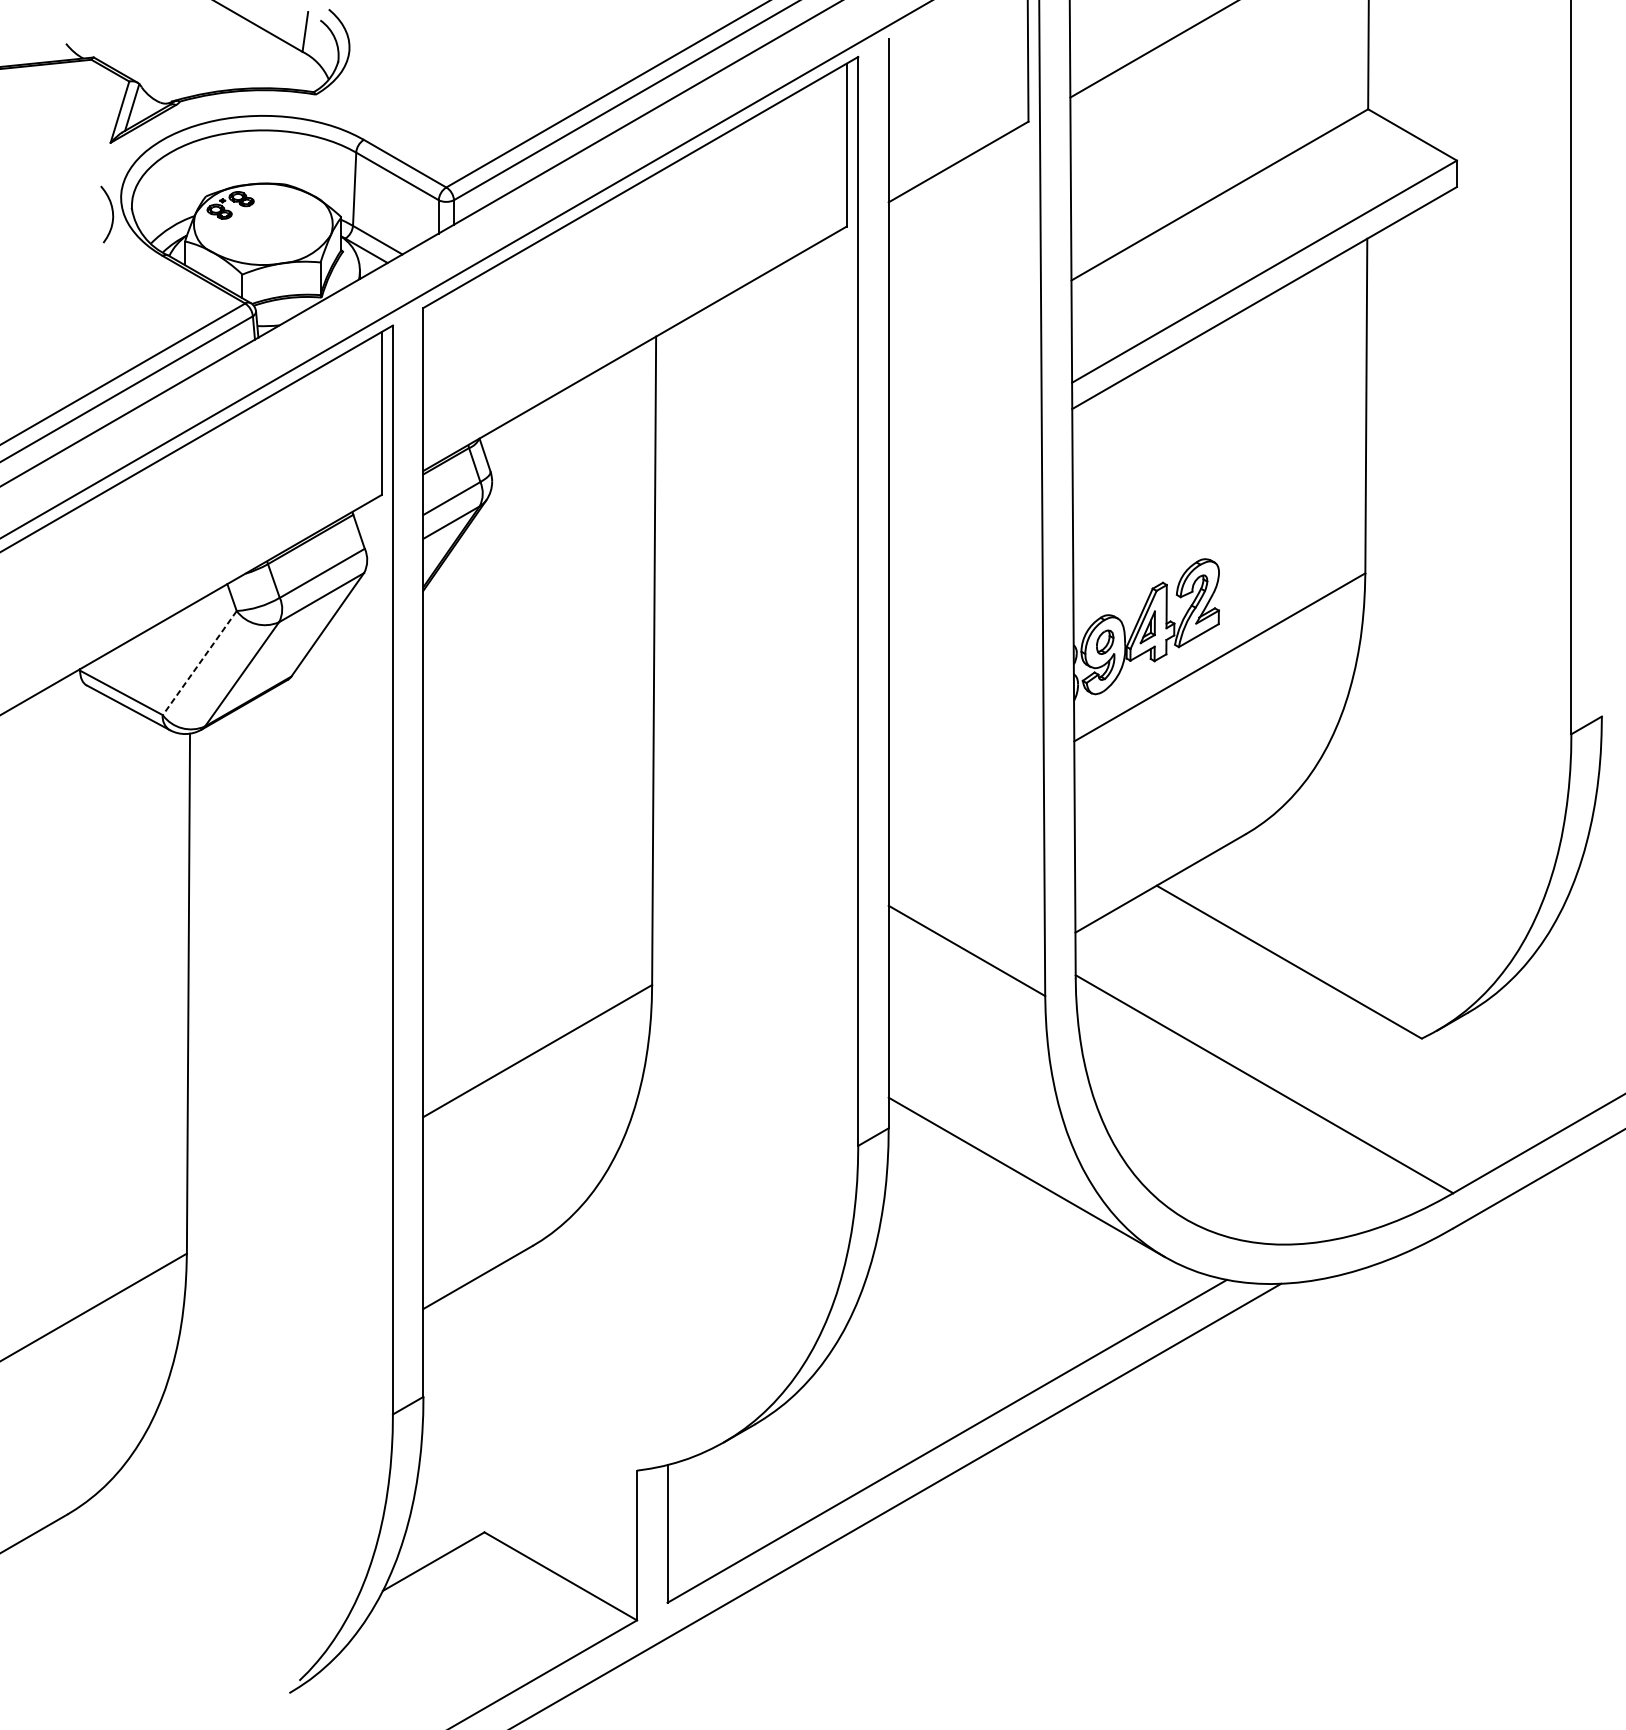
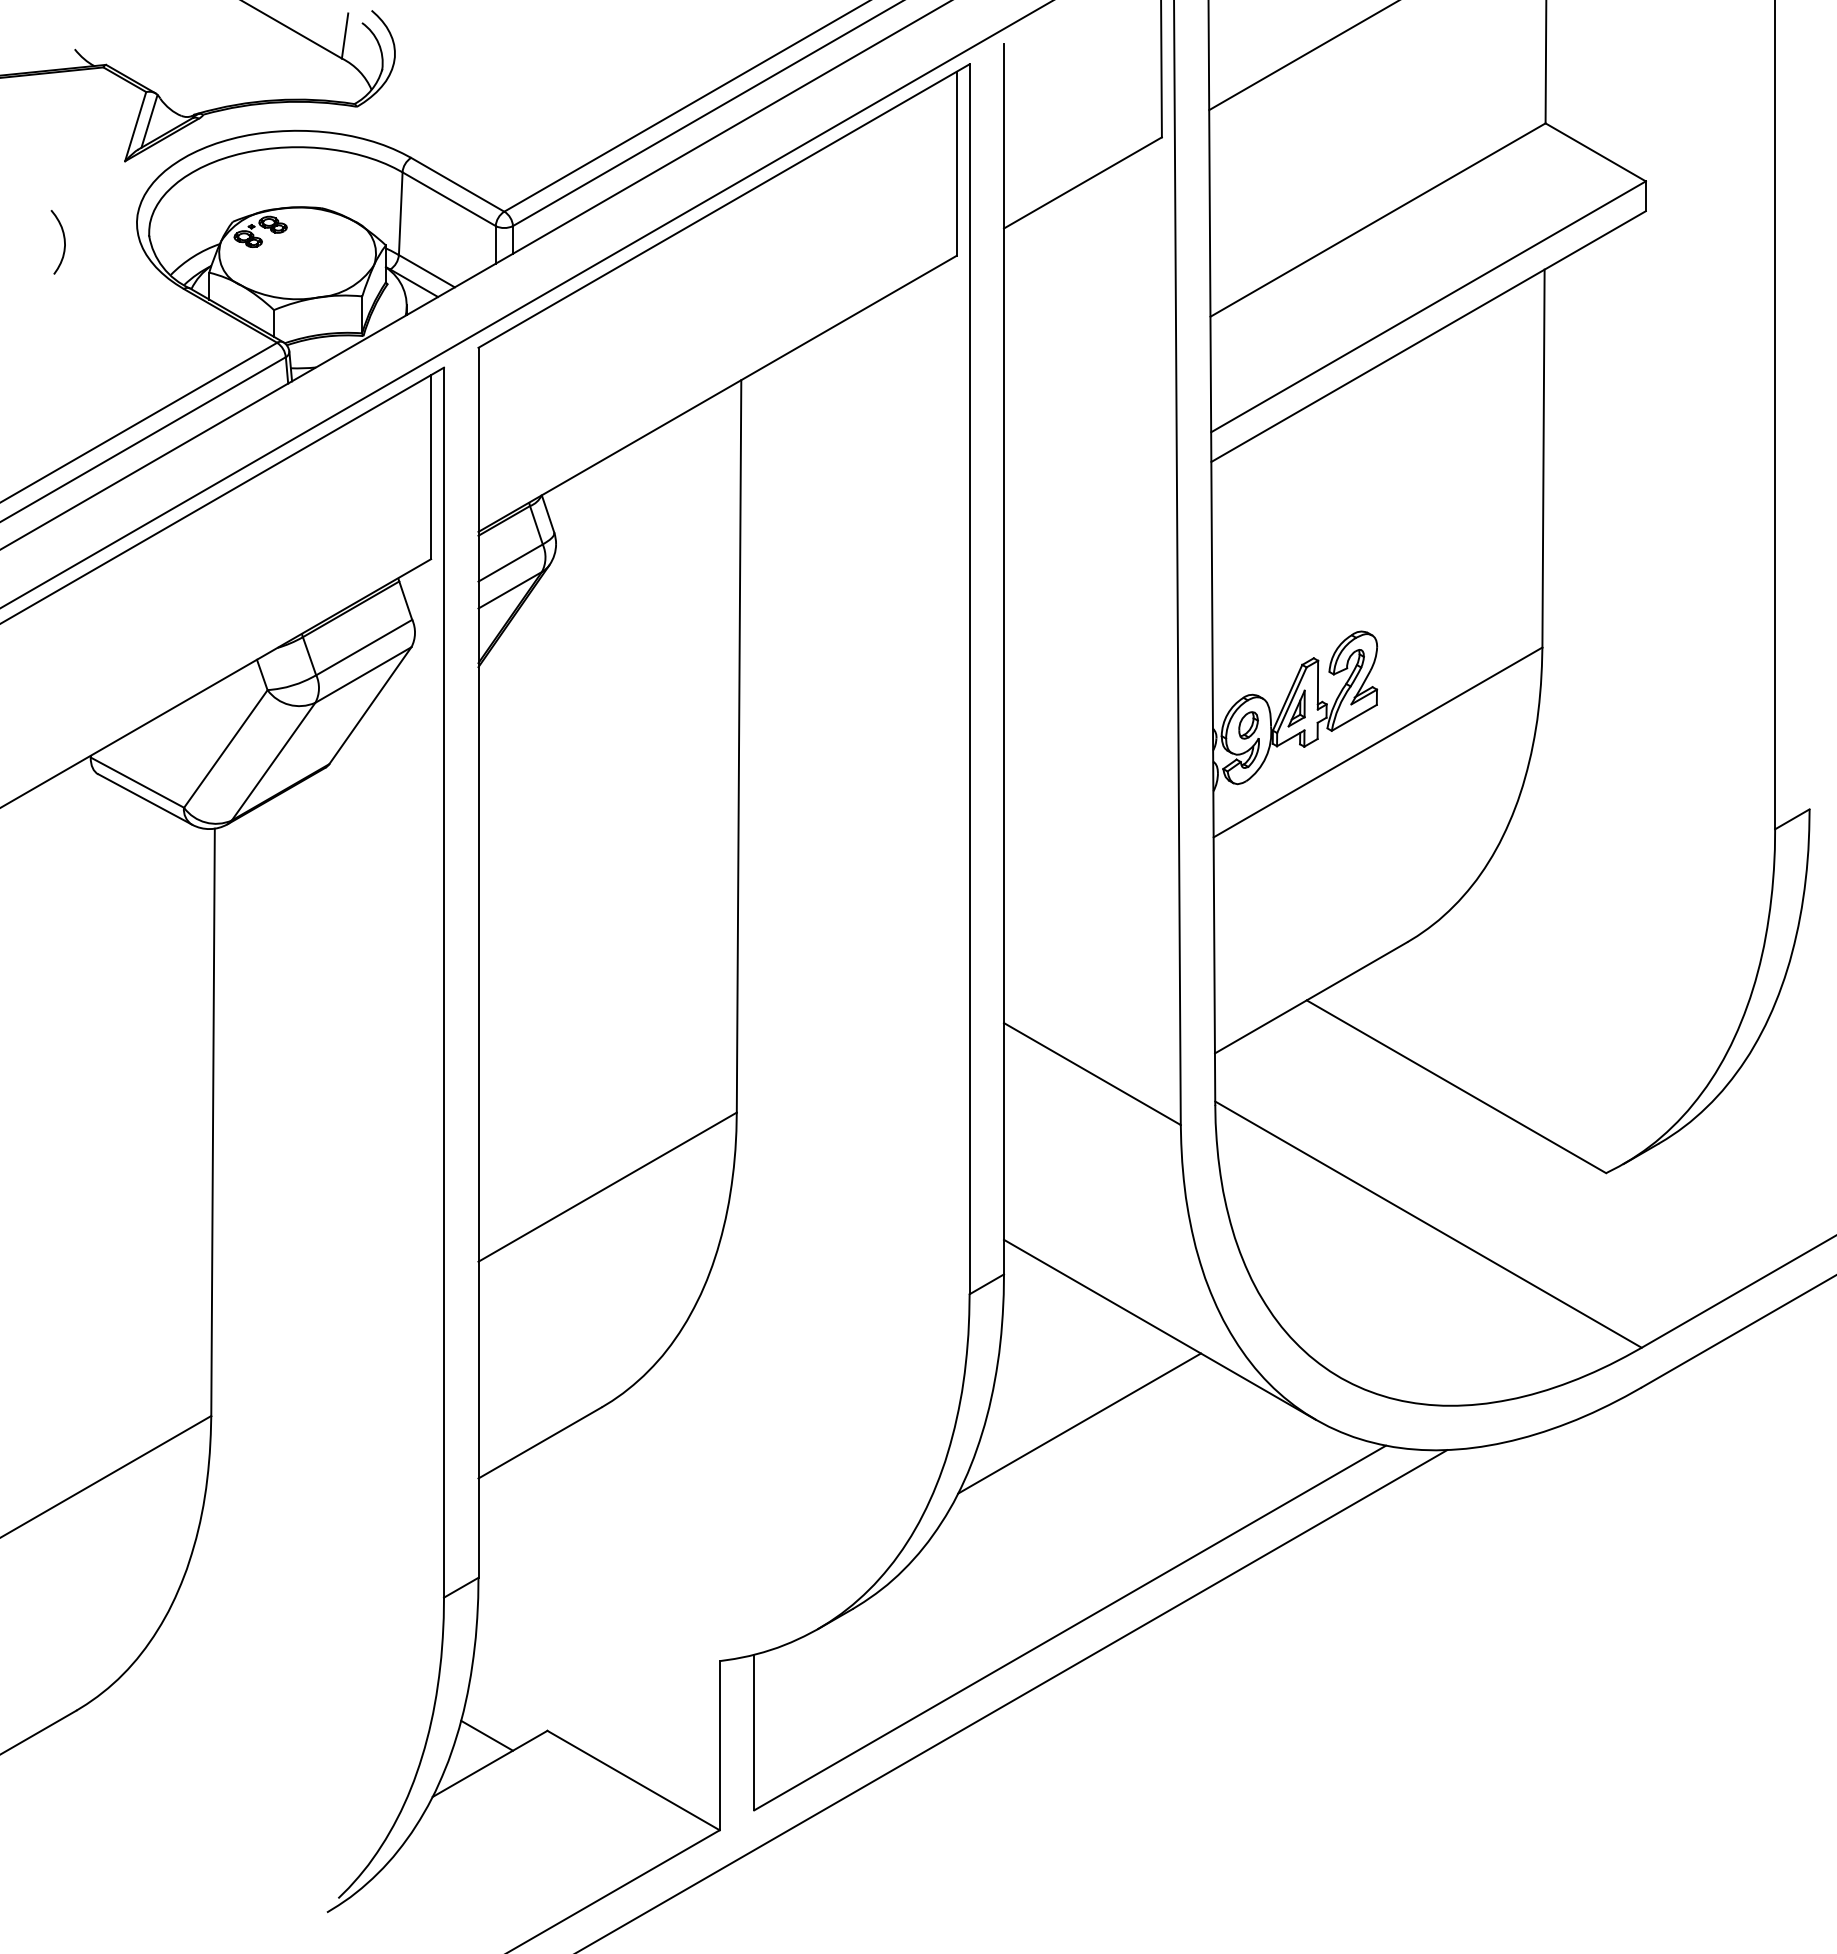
curve: (111, 212) -> (63, 240), moved
line: (199, 663) -> (225, 749), dashed -> solid
line: (955, 1260) -> (1079, 1423), added
line: (430, 1536) -> (486, 1735), added

